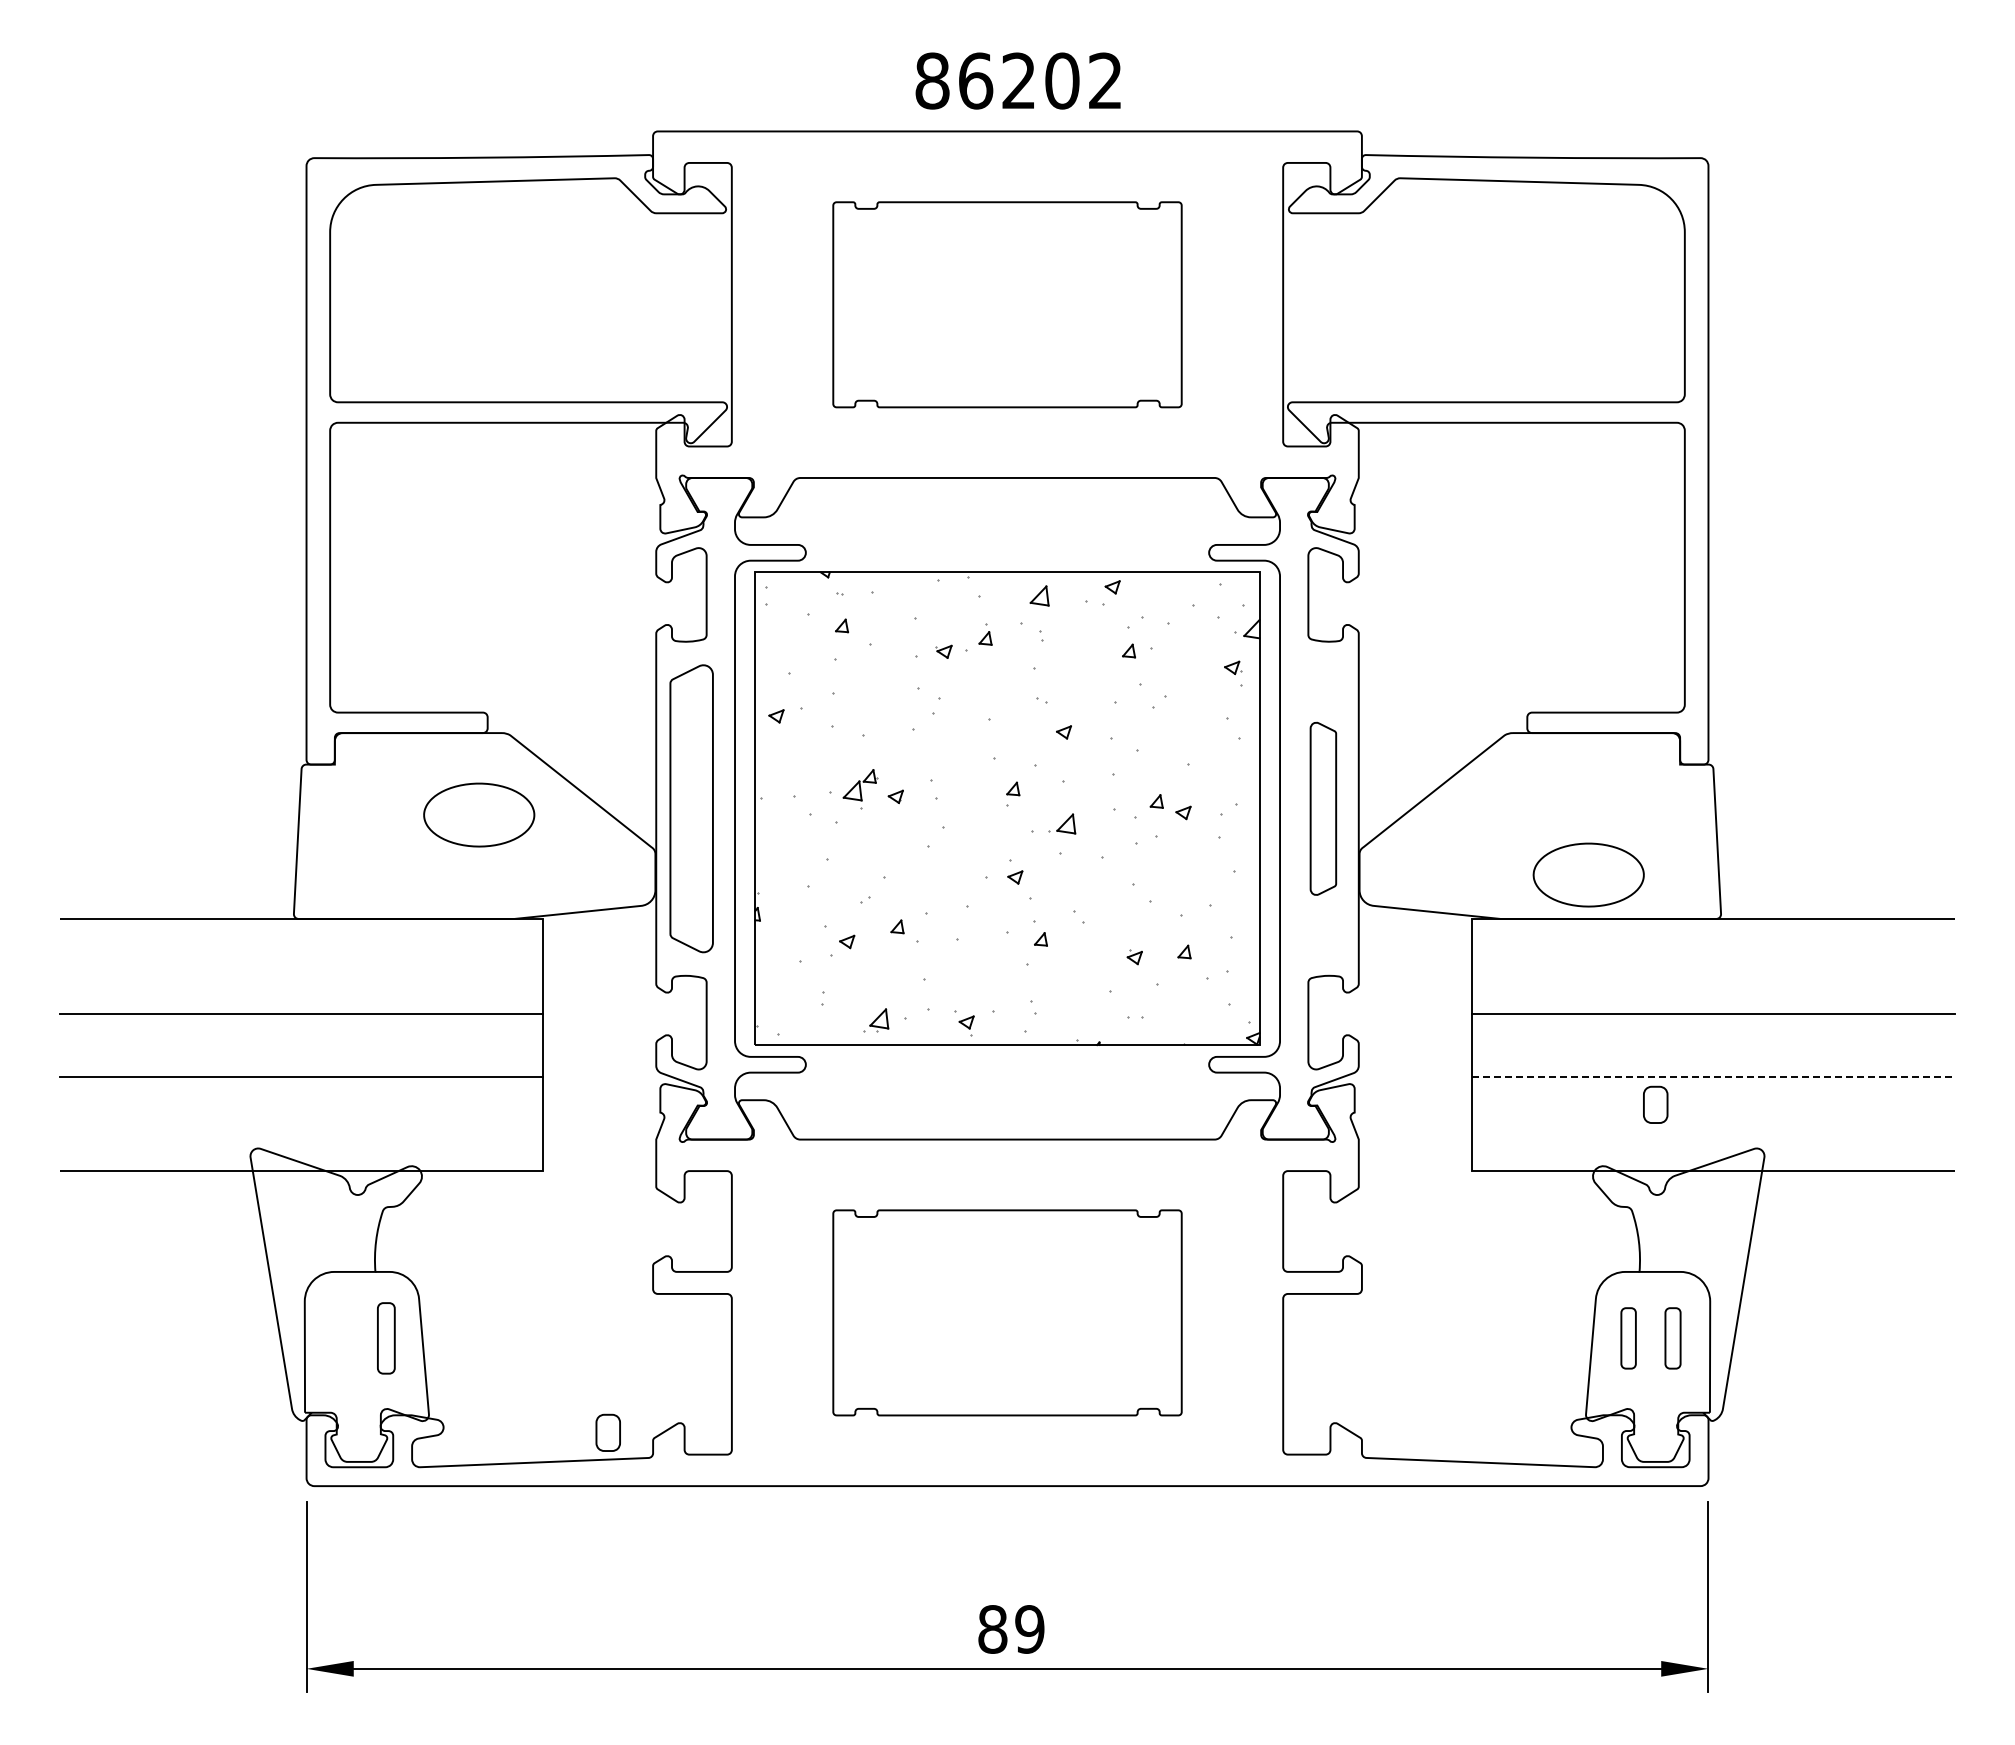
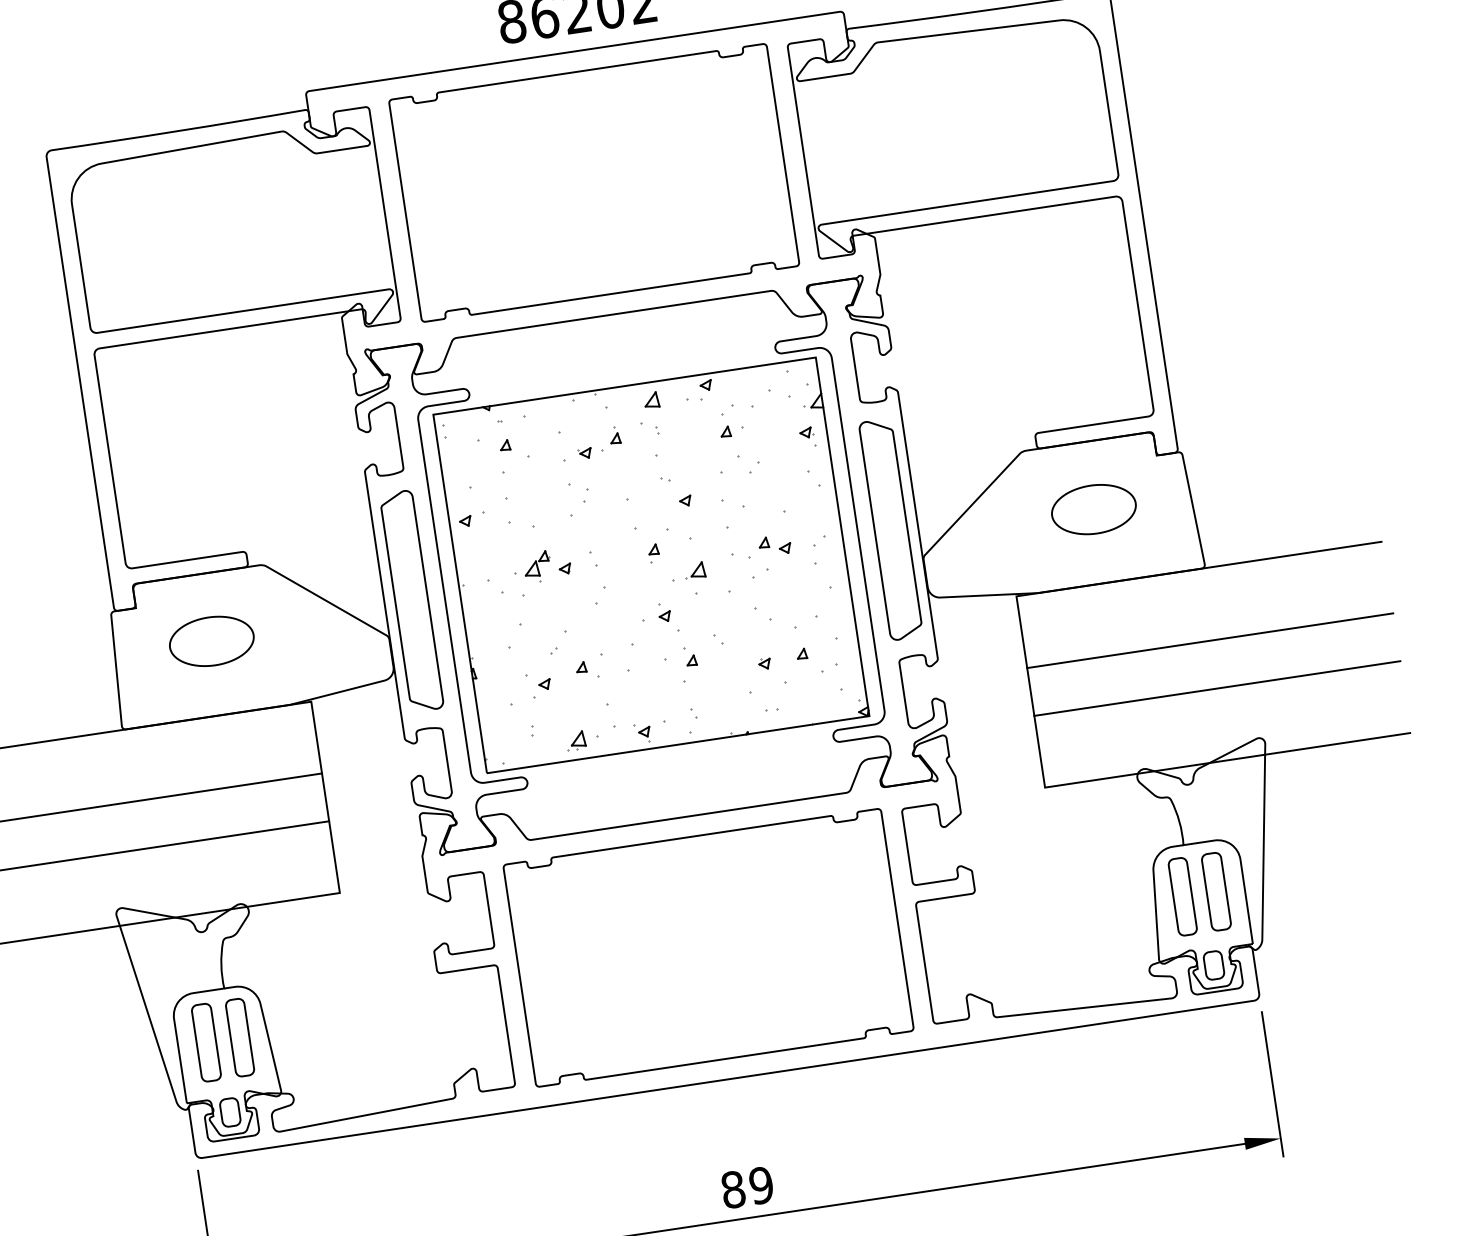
part: (1007, 304) -> (594, 182), size x1.43
part: (1323, 808) -> (891, 529), size x1.67
part: (479, 814) -> (211, 640), moved
part: (1588, 874) -> (1093, 509), moved
line: (1713, 1076) -> (1217, 688), dashed -> solid
part: (1655, 1104) -> (1213, 965), moved
part: (1007, 1312) -> (708, 947), size x1.43
part: (341, 1338) -> (206, 1042), added
part: (386, 1338) -> (240, 1037), size x1.43
part: (1628, 1338) -> (1182, 896), size x1.67
part: (1672, 1338) -> (1216, 891), size x1.67
part: (607, 1432) -> (229, 1112), moved

